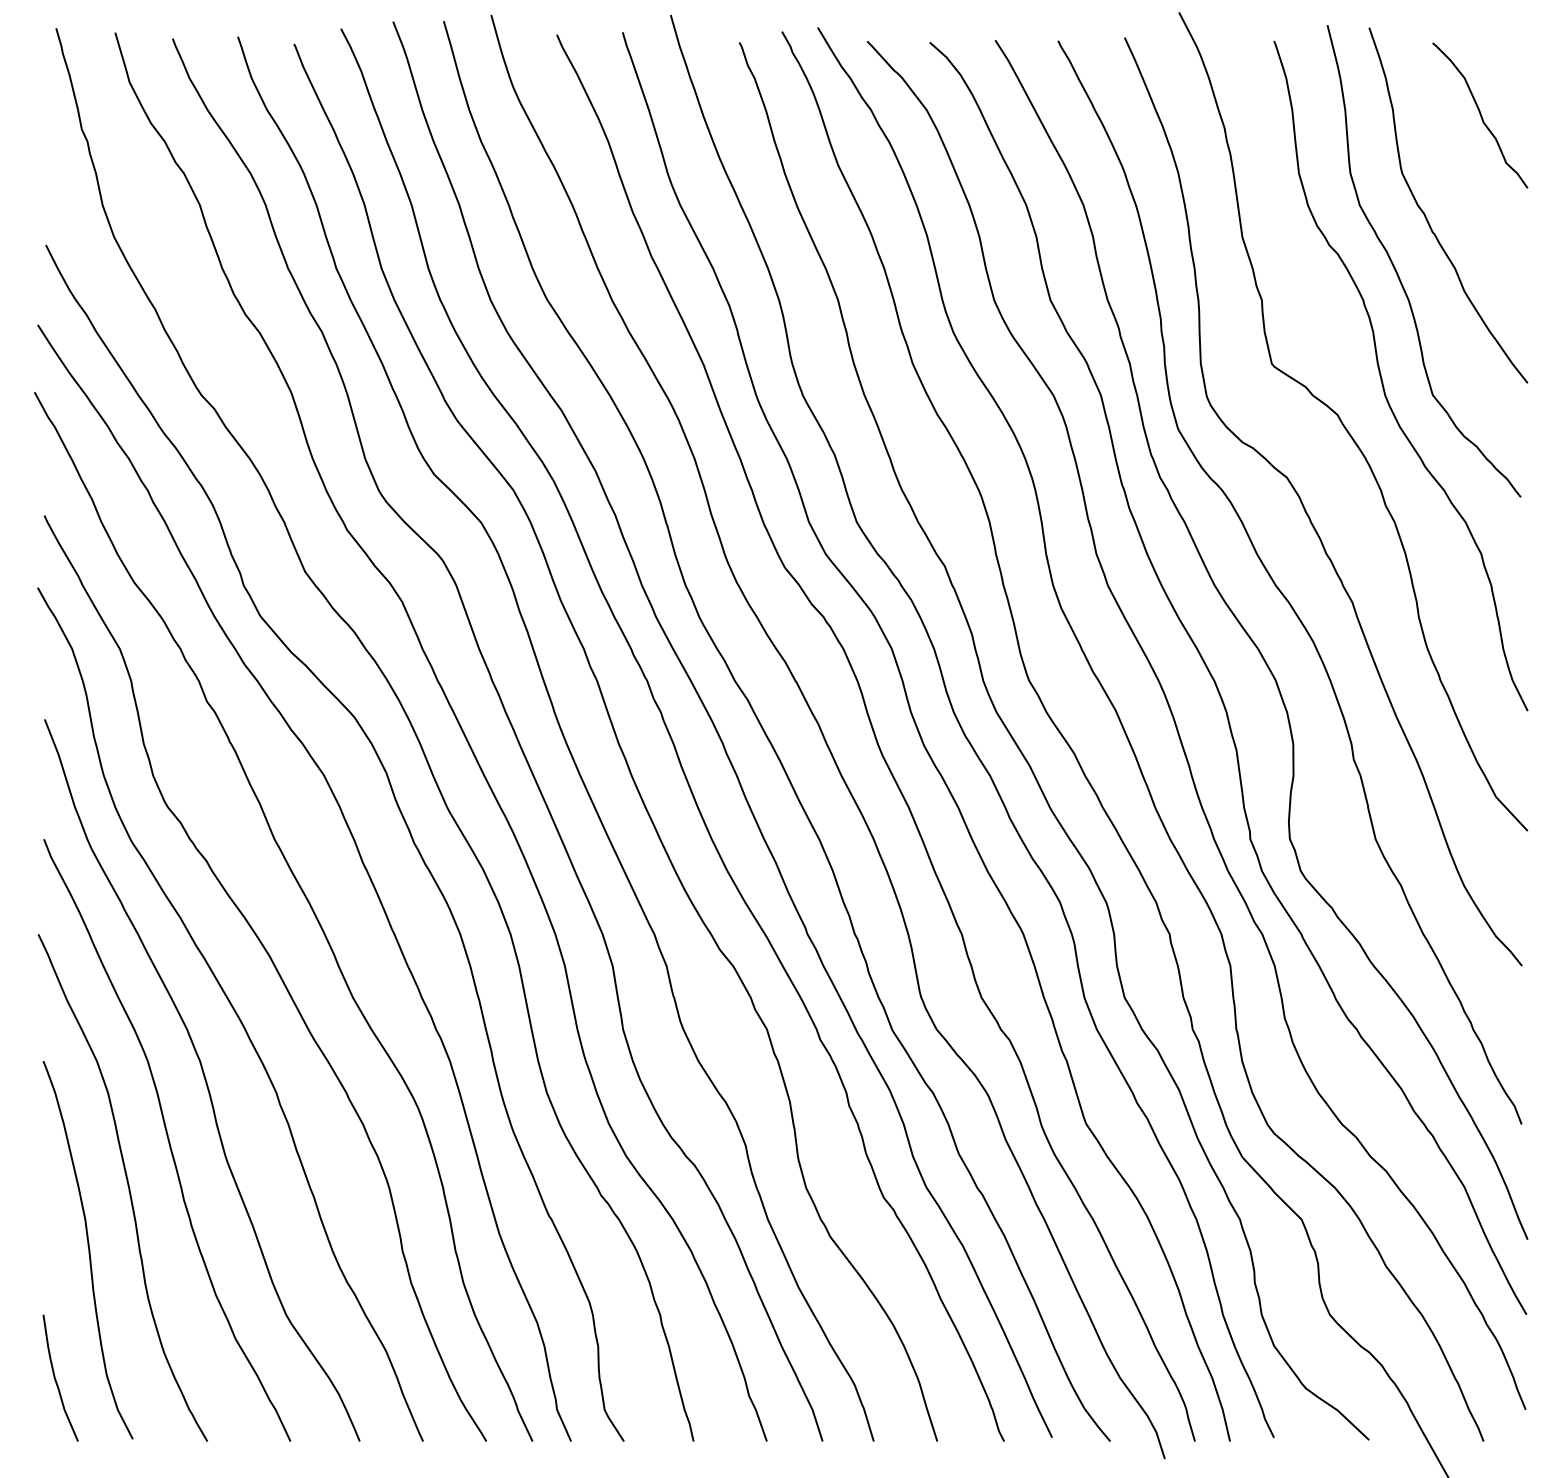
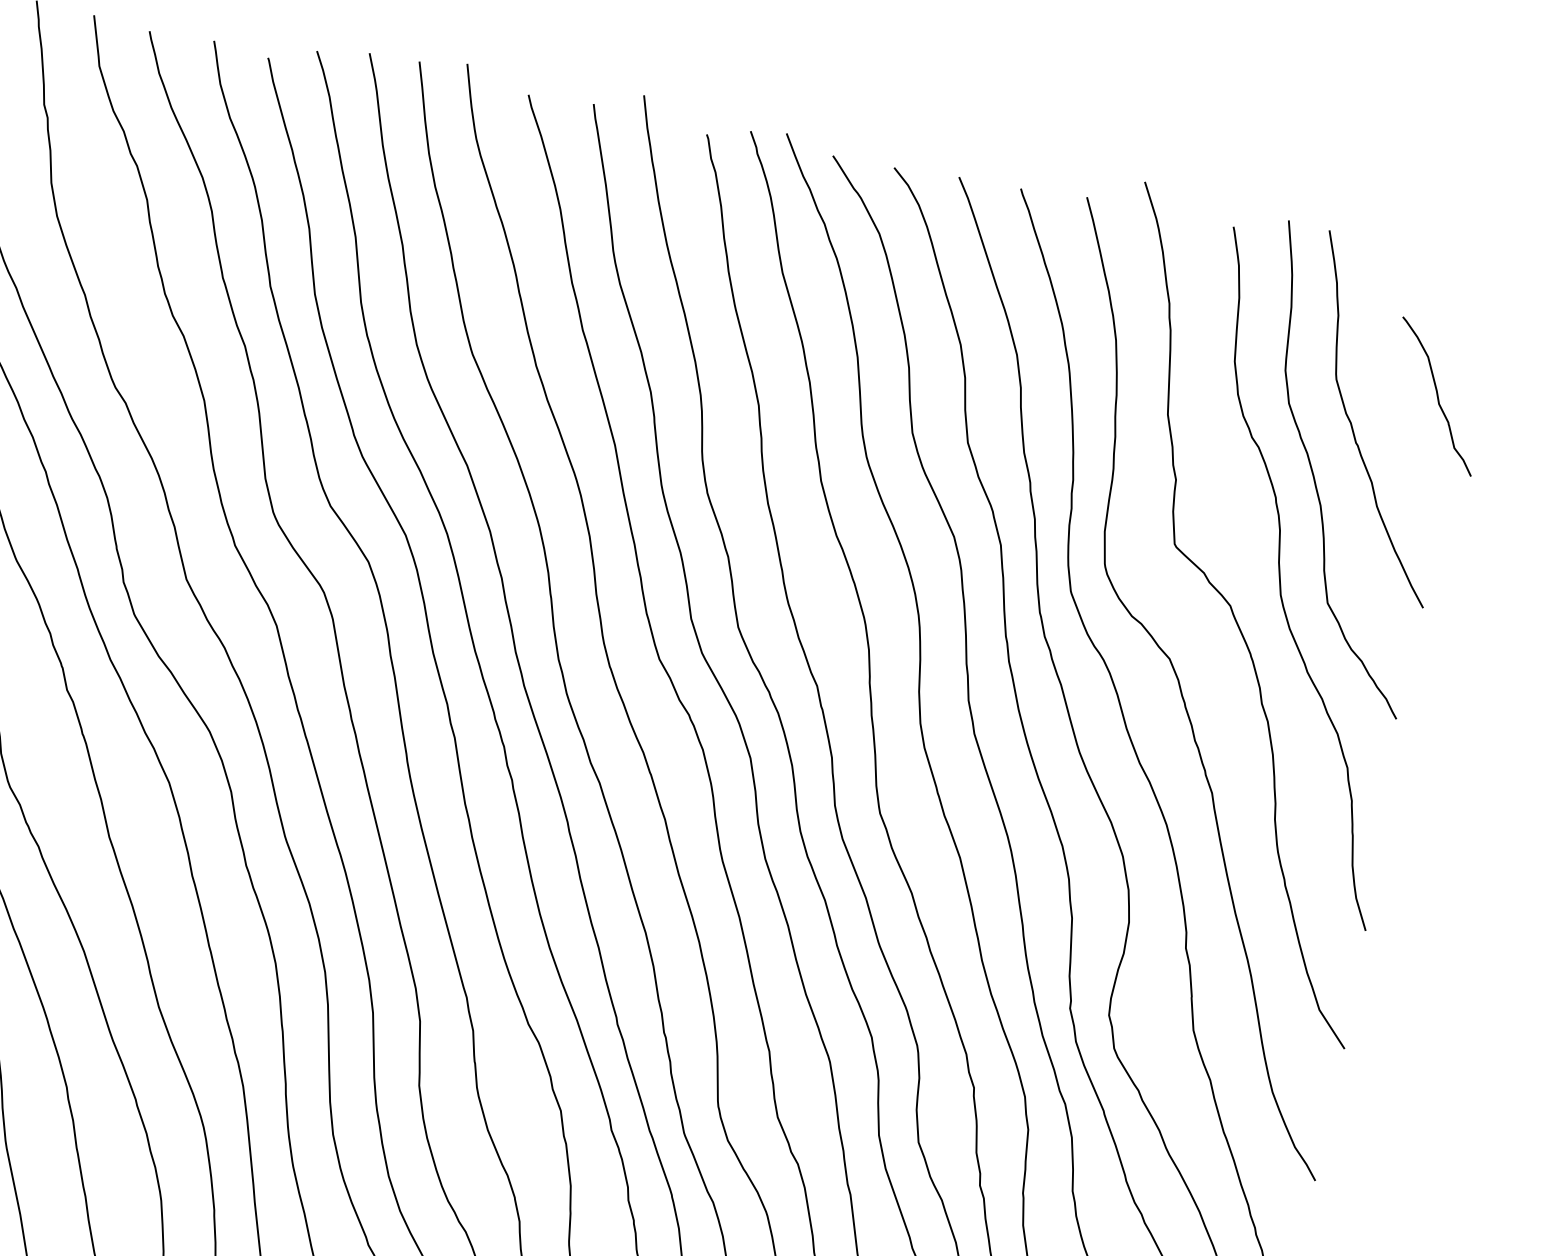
curve: (1480, 115) -> (1437, 396), moved

